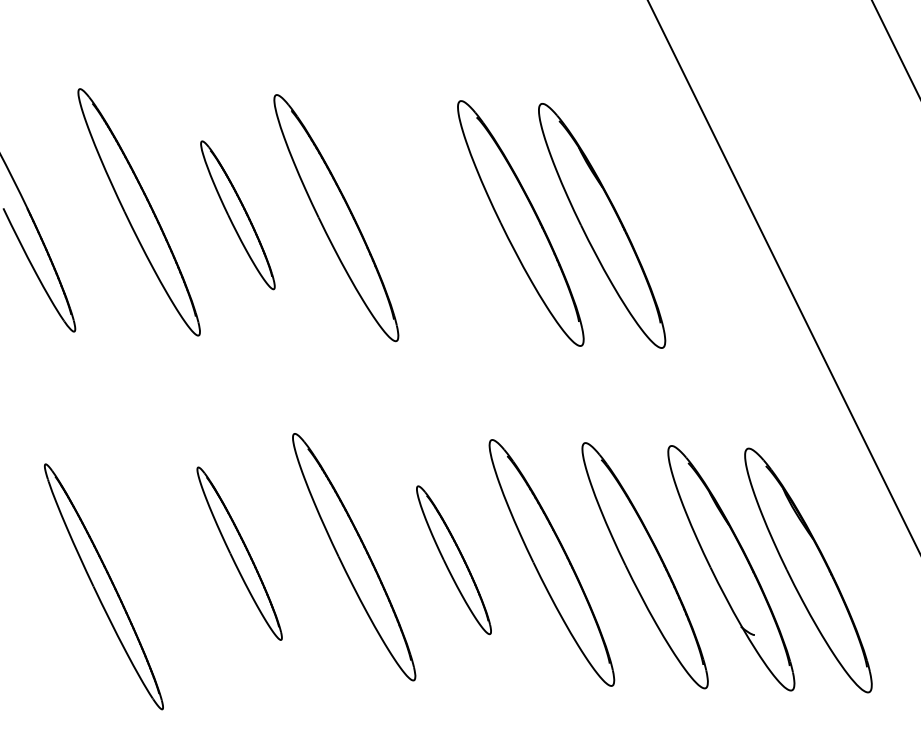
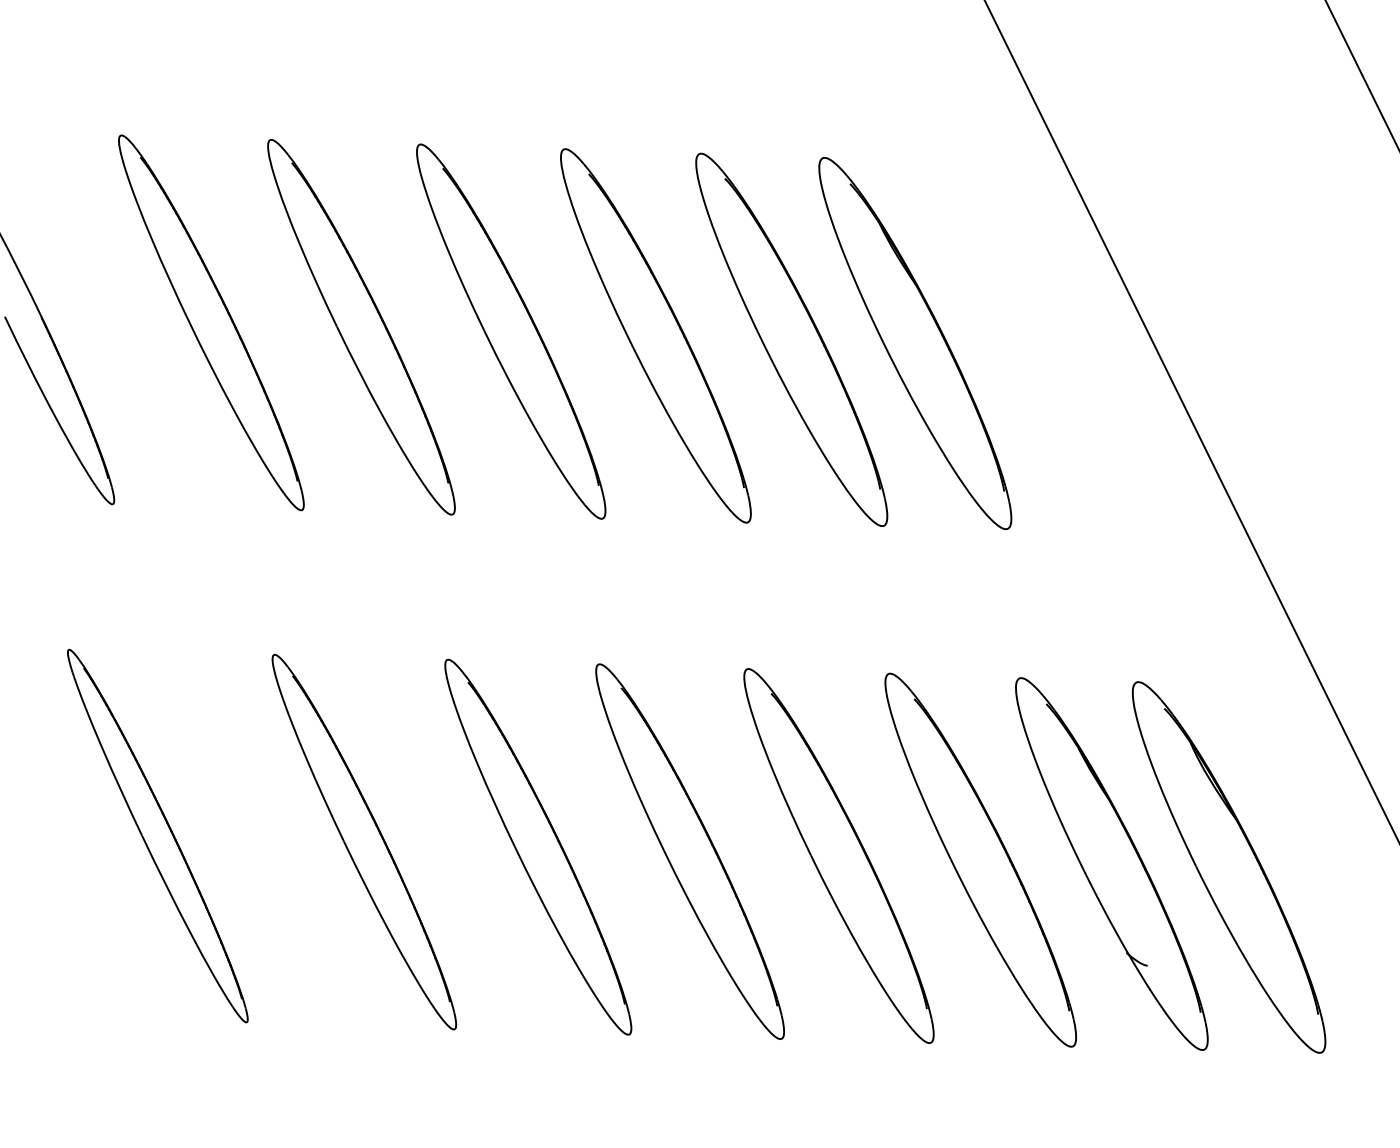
part: (237, 215) -> (360, 327), size x1.67
part: (431, 220) -> (655, 335), added
part: (239, 553) -> (363, 841), size x1.43
part: (453, 560) -> (689, 852), size x1.67
part: (103, 586) -> (157, 835), moved

